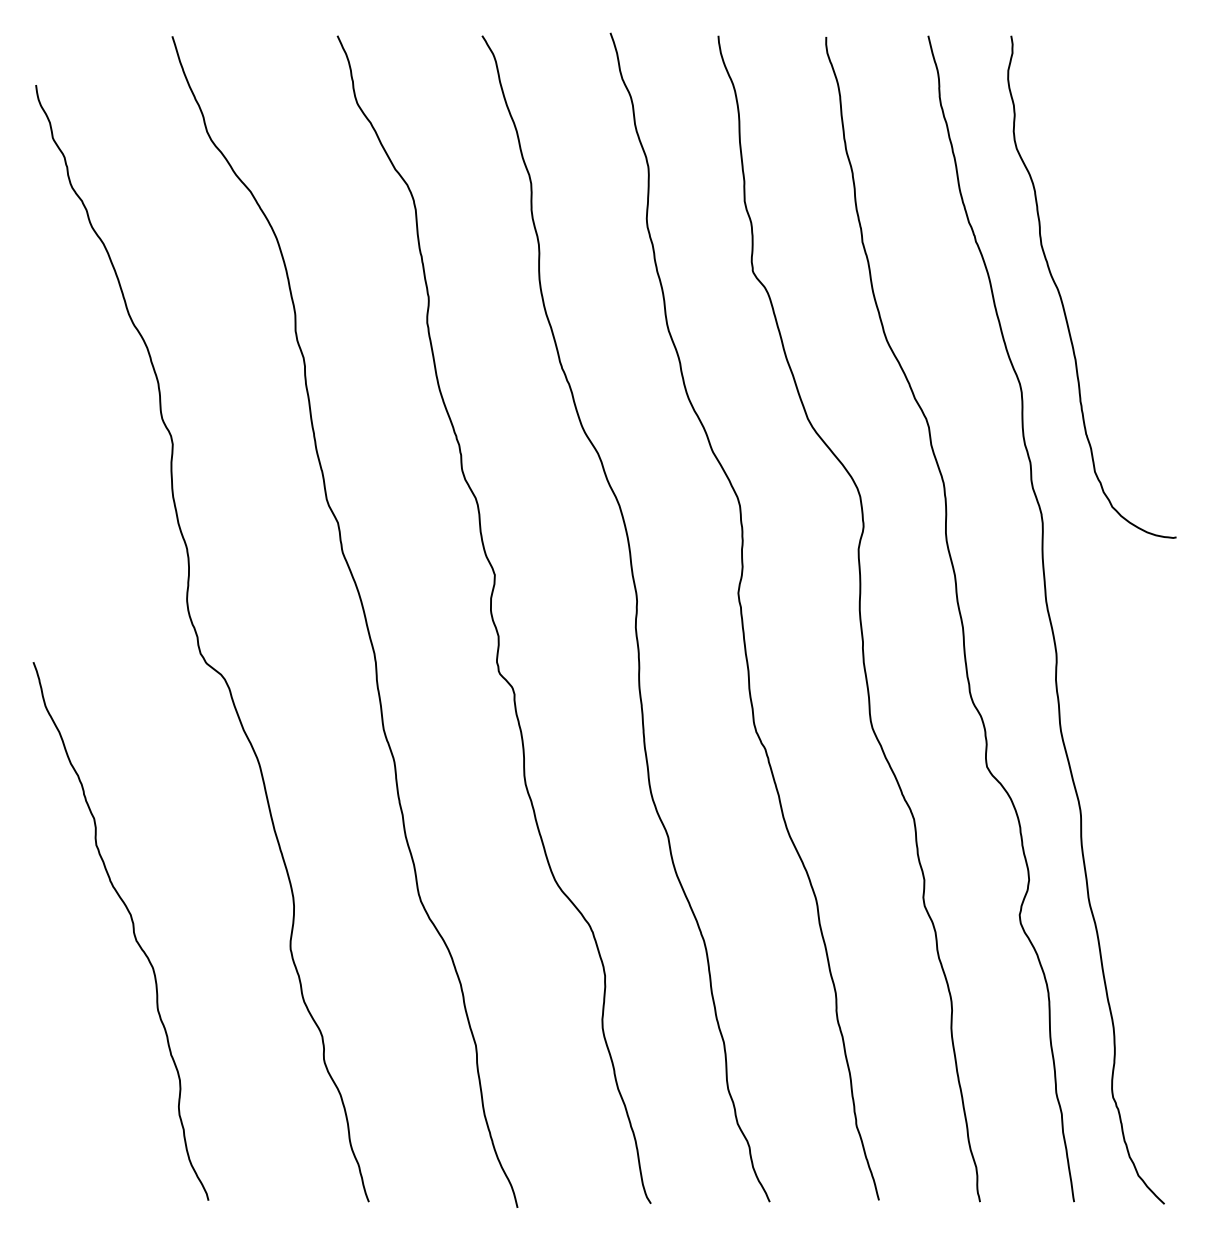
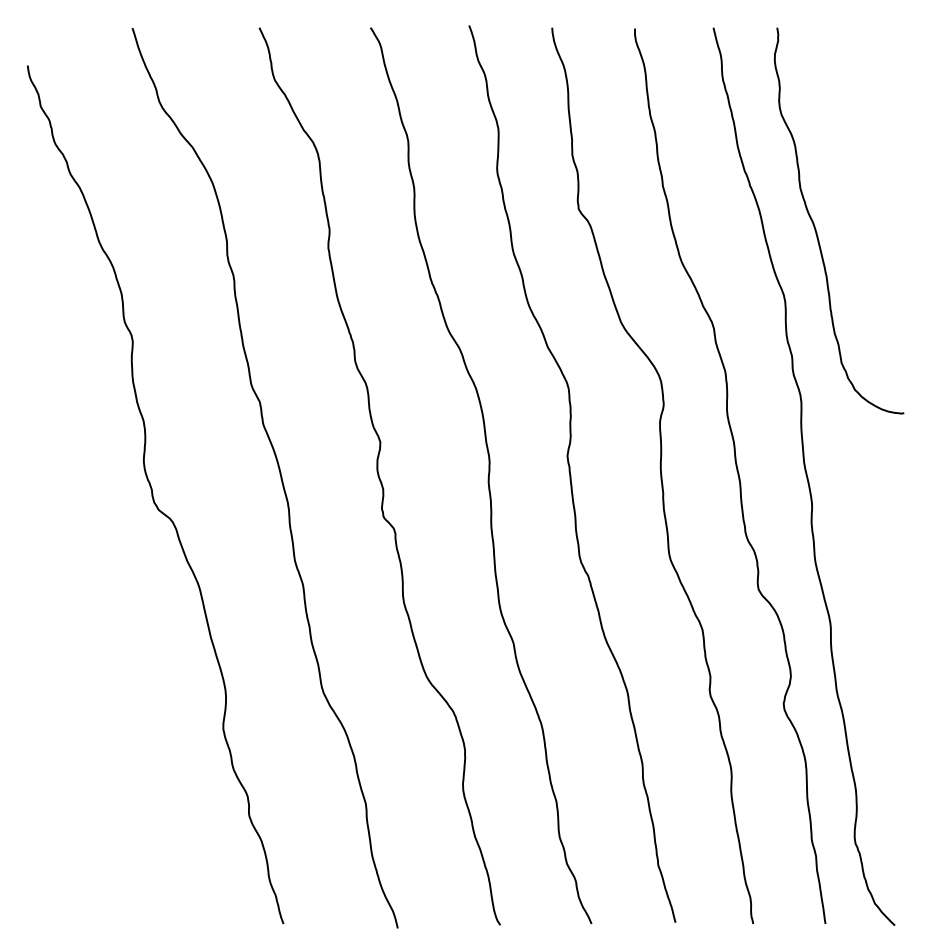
curve: (132, 929) -> (101, 714), removed

